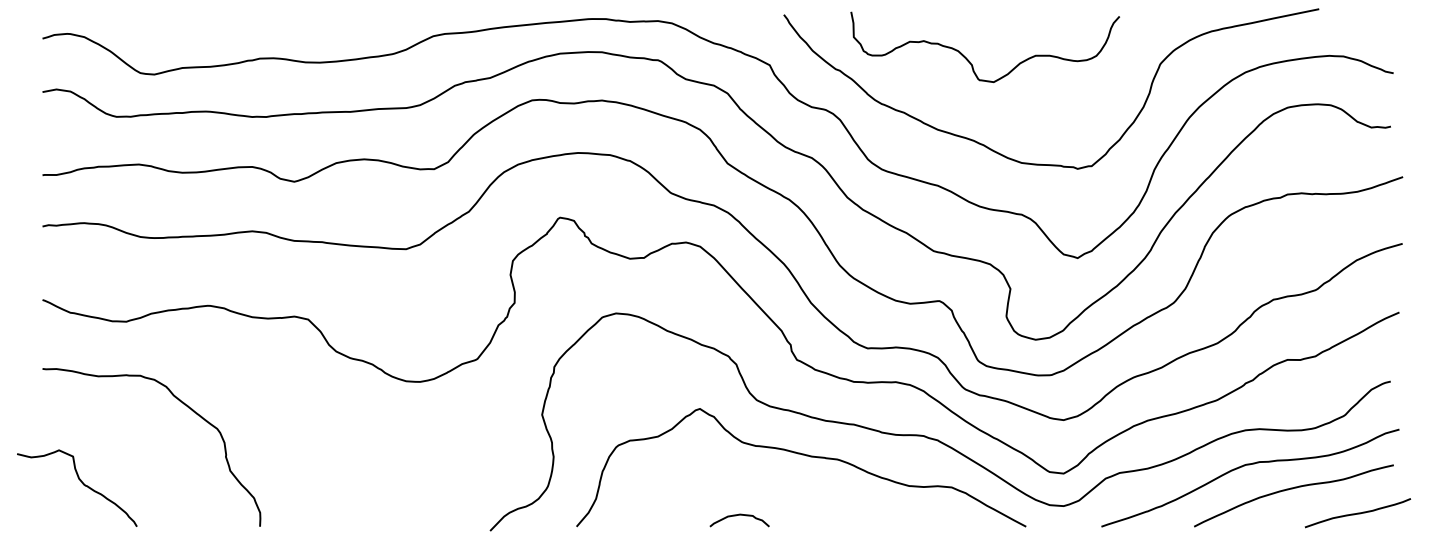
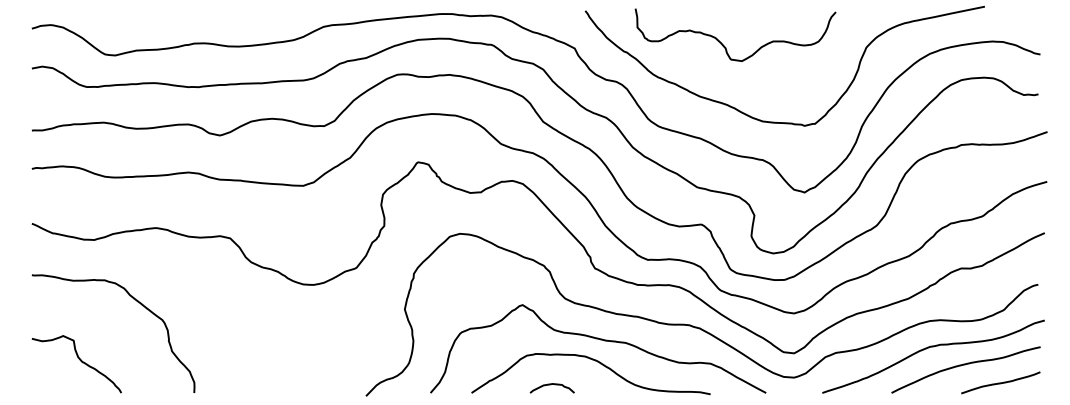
curve: (80, 483) -> (79, 360), moved
curve: (800, 485) -> (597, 362), added
curve: (1357, 512) -> (1000, 382), moved

